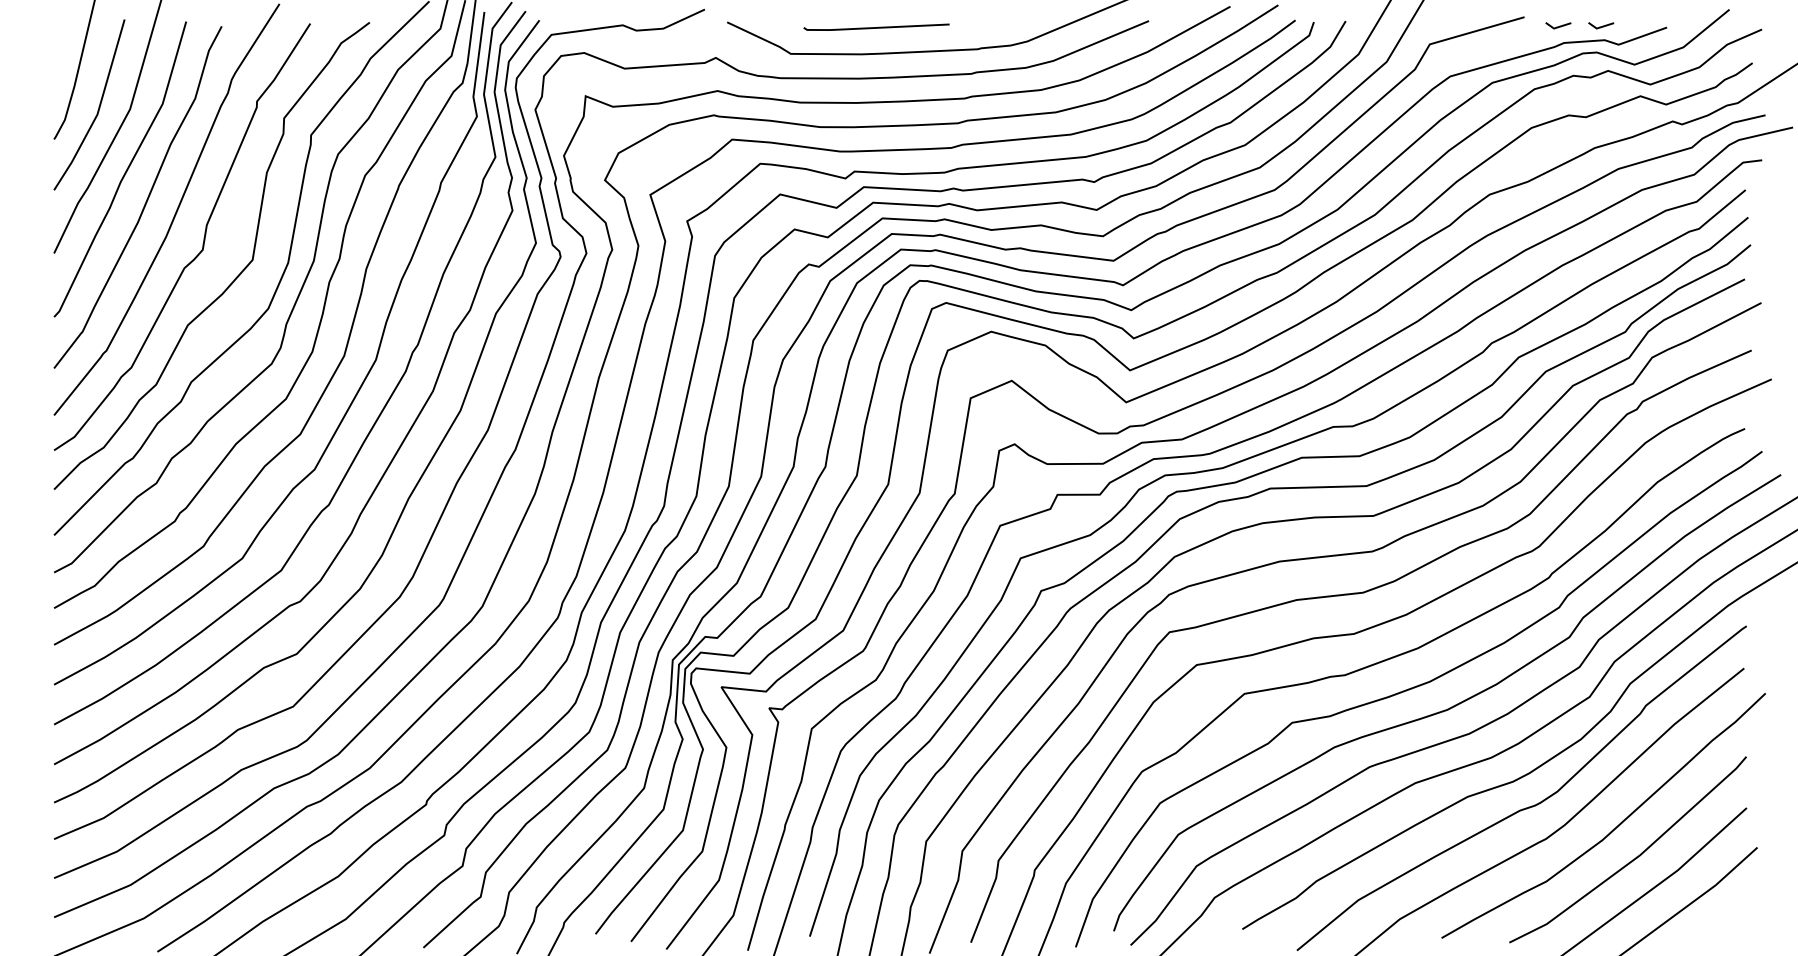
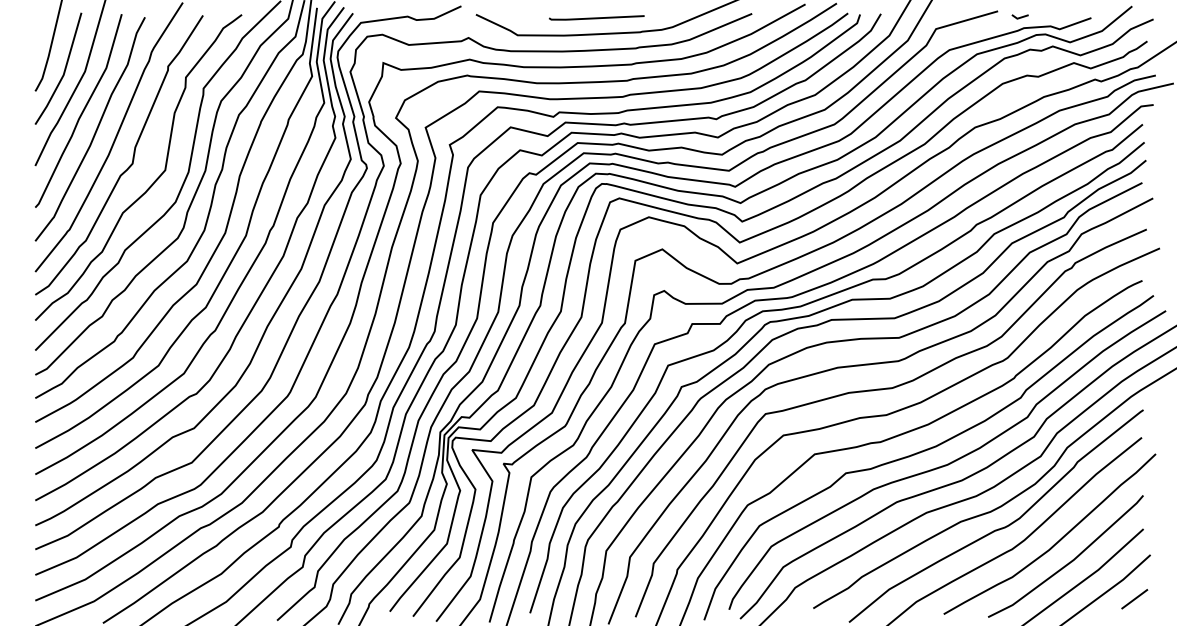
line: (1601, 25) -> (1048, 16), removed
line: (876, 26) -> (596, 17), moved
line: (1732, 915) -> (1134, 599), added

